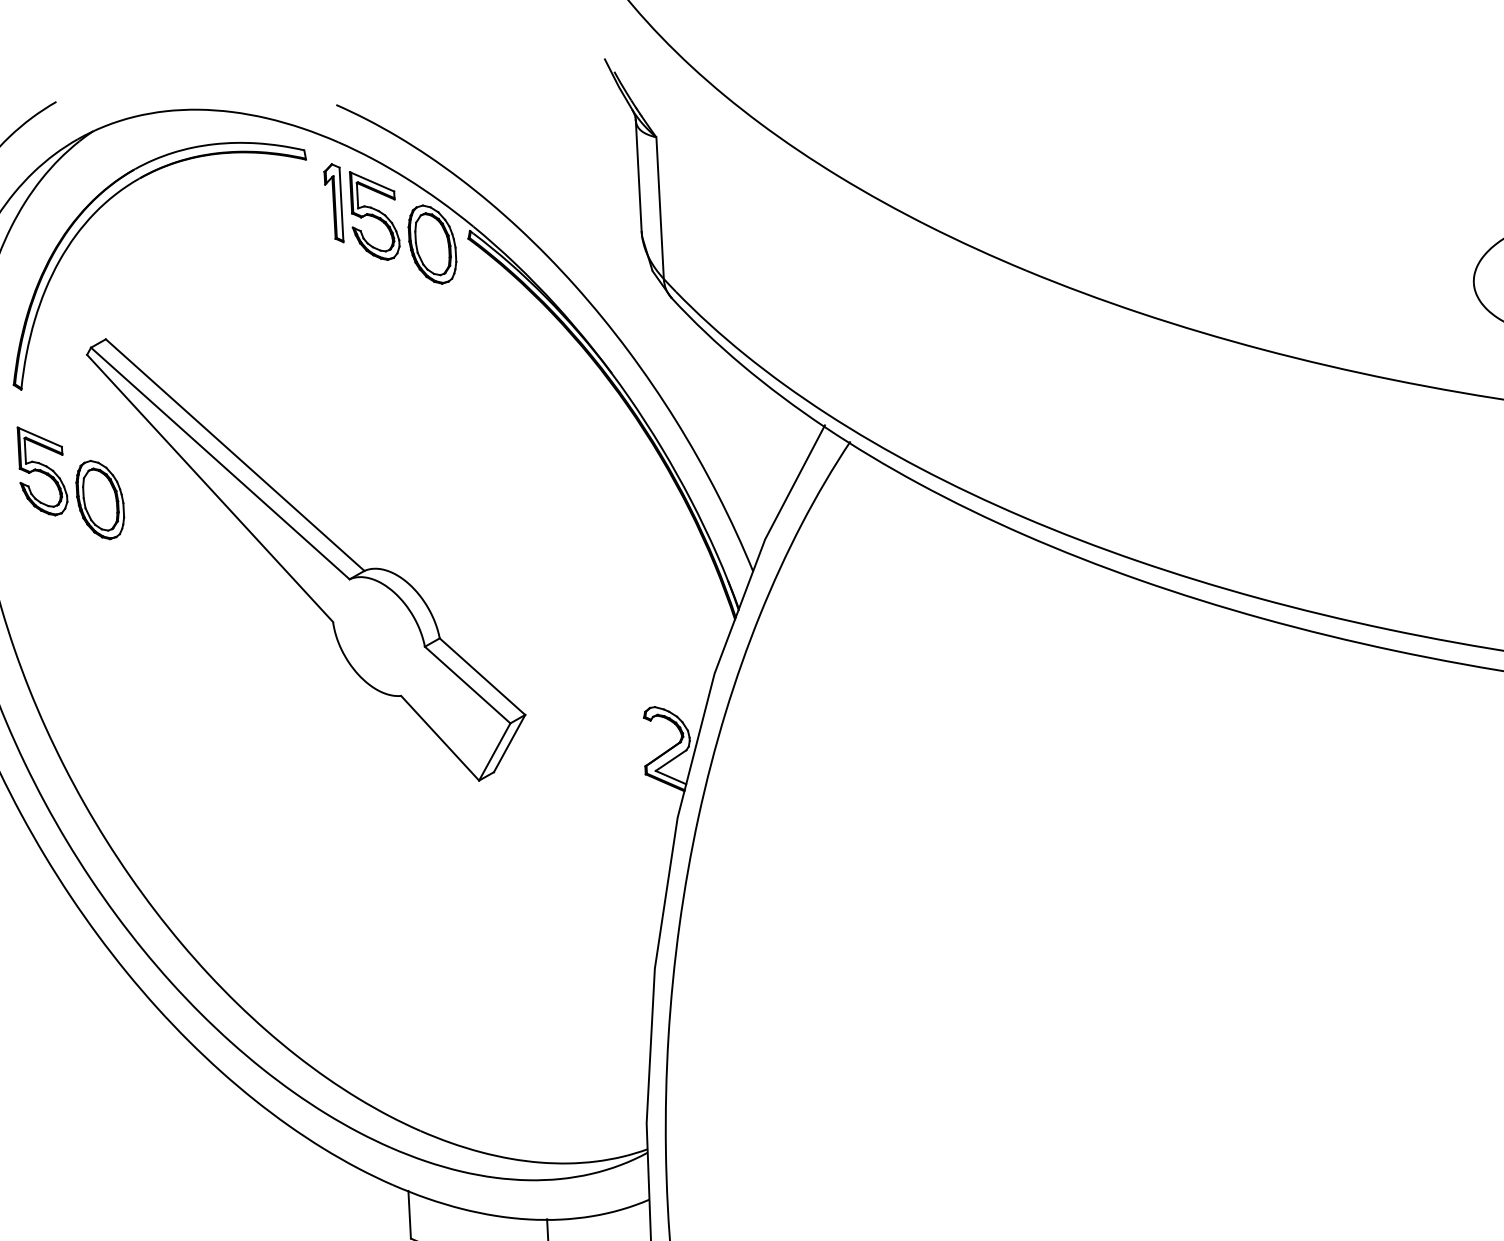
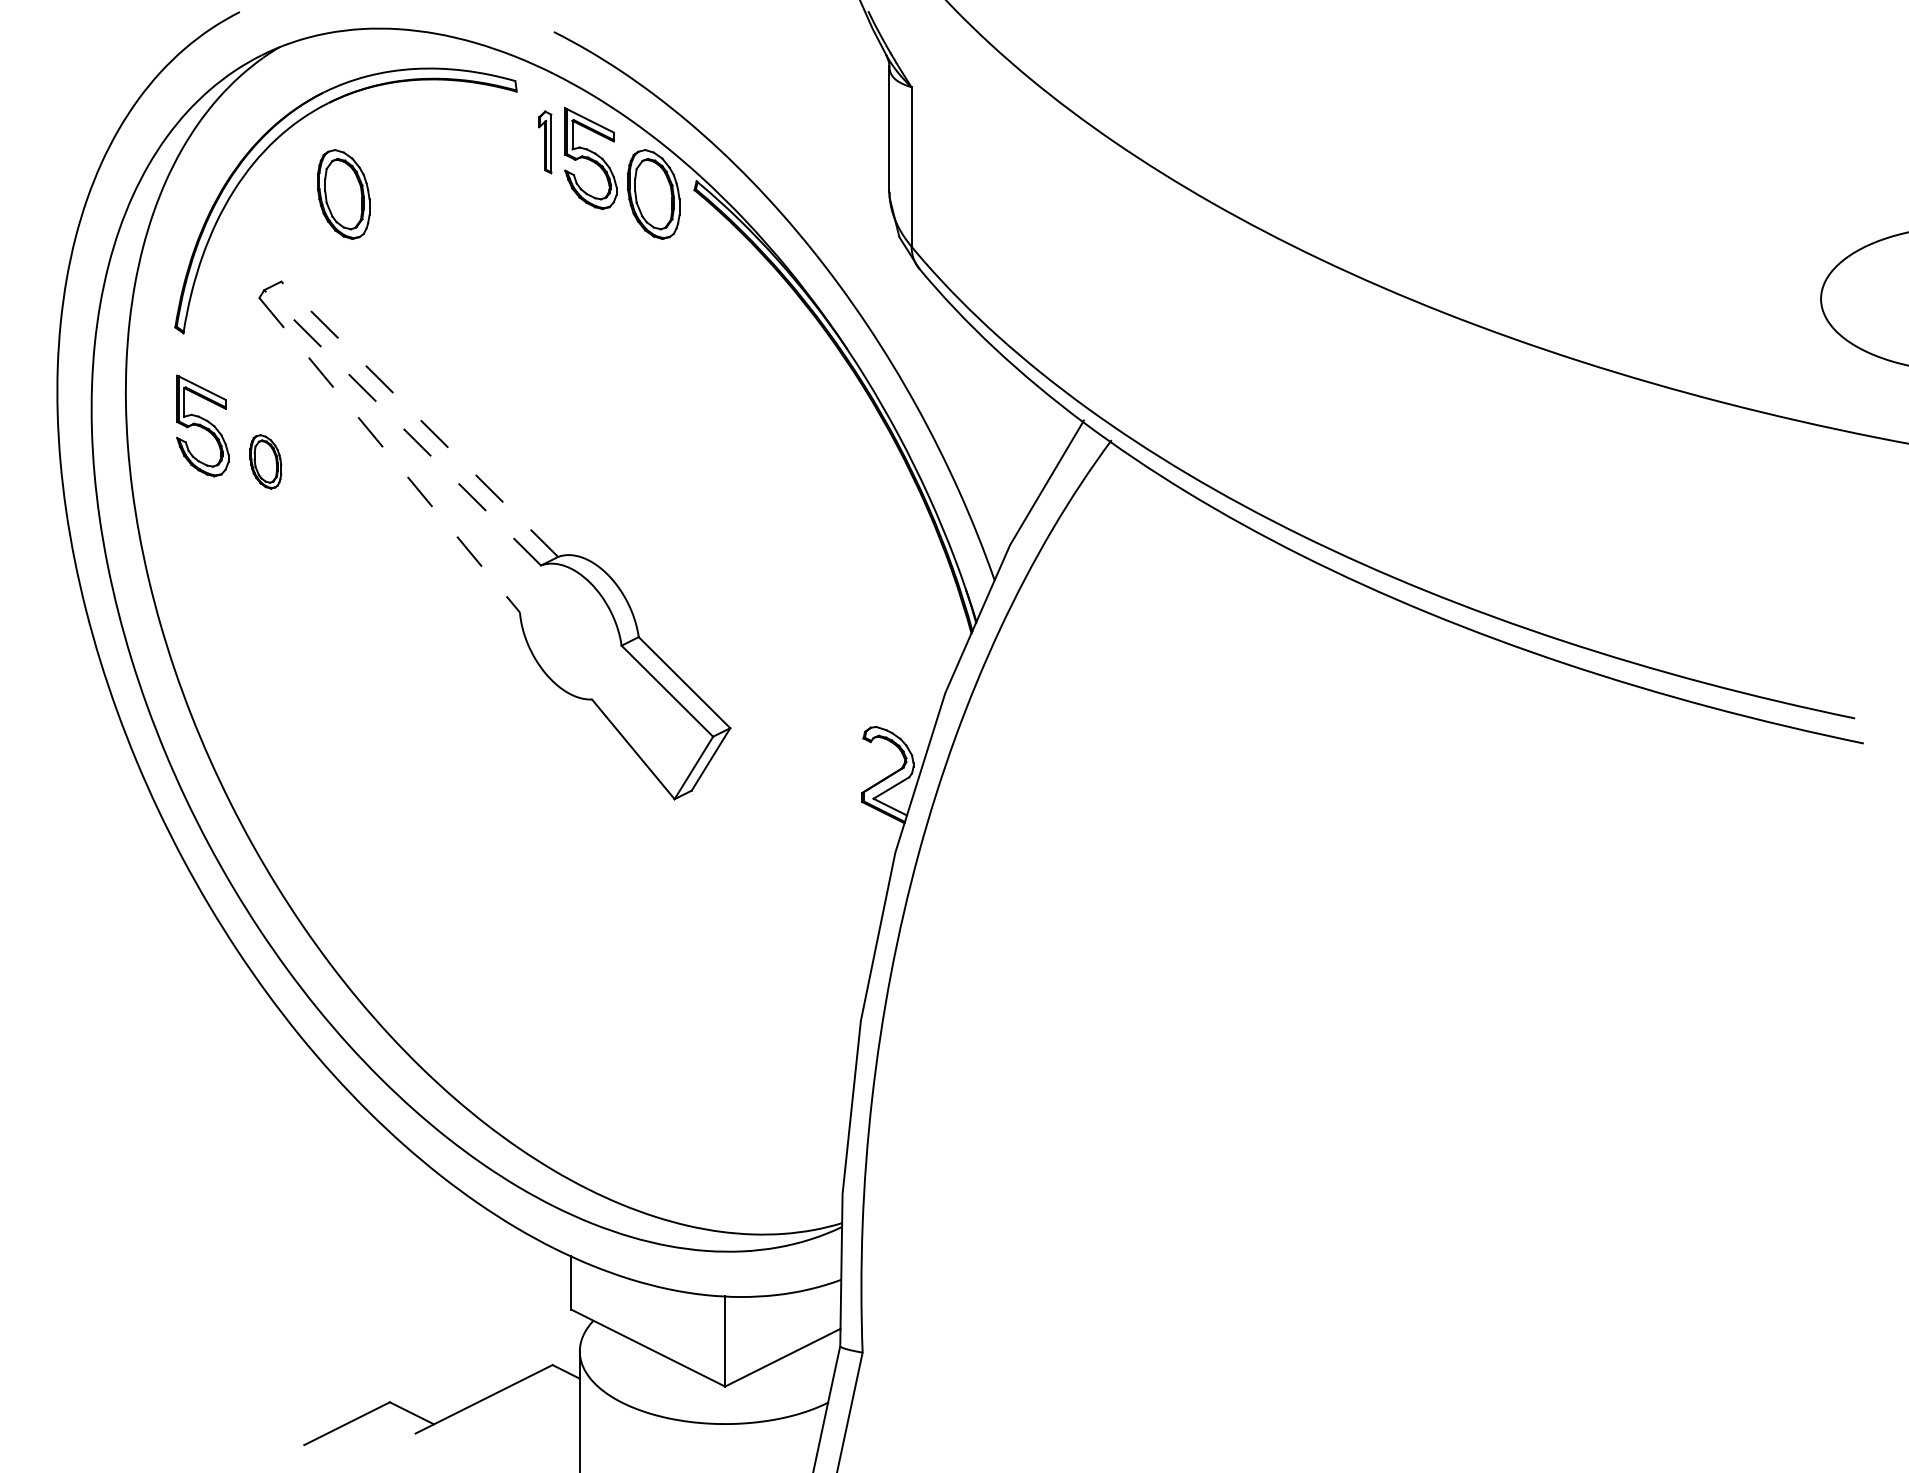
part: (333, 203) -> (544, 142), size x0.7
part: (156, 259) -> (343, 194), added
line: (234, 454) -> (419, 418), solid -> dashed
line: (220, 463) -> (402, 427), solid -> dashed
line: (210, 488) -> (390, 455), solid -> dashed
part: (100, 499) -> (265, 461), size x0.6

